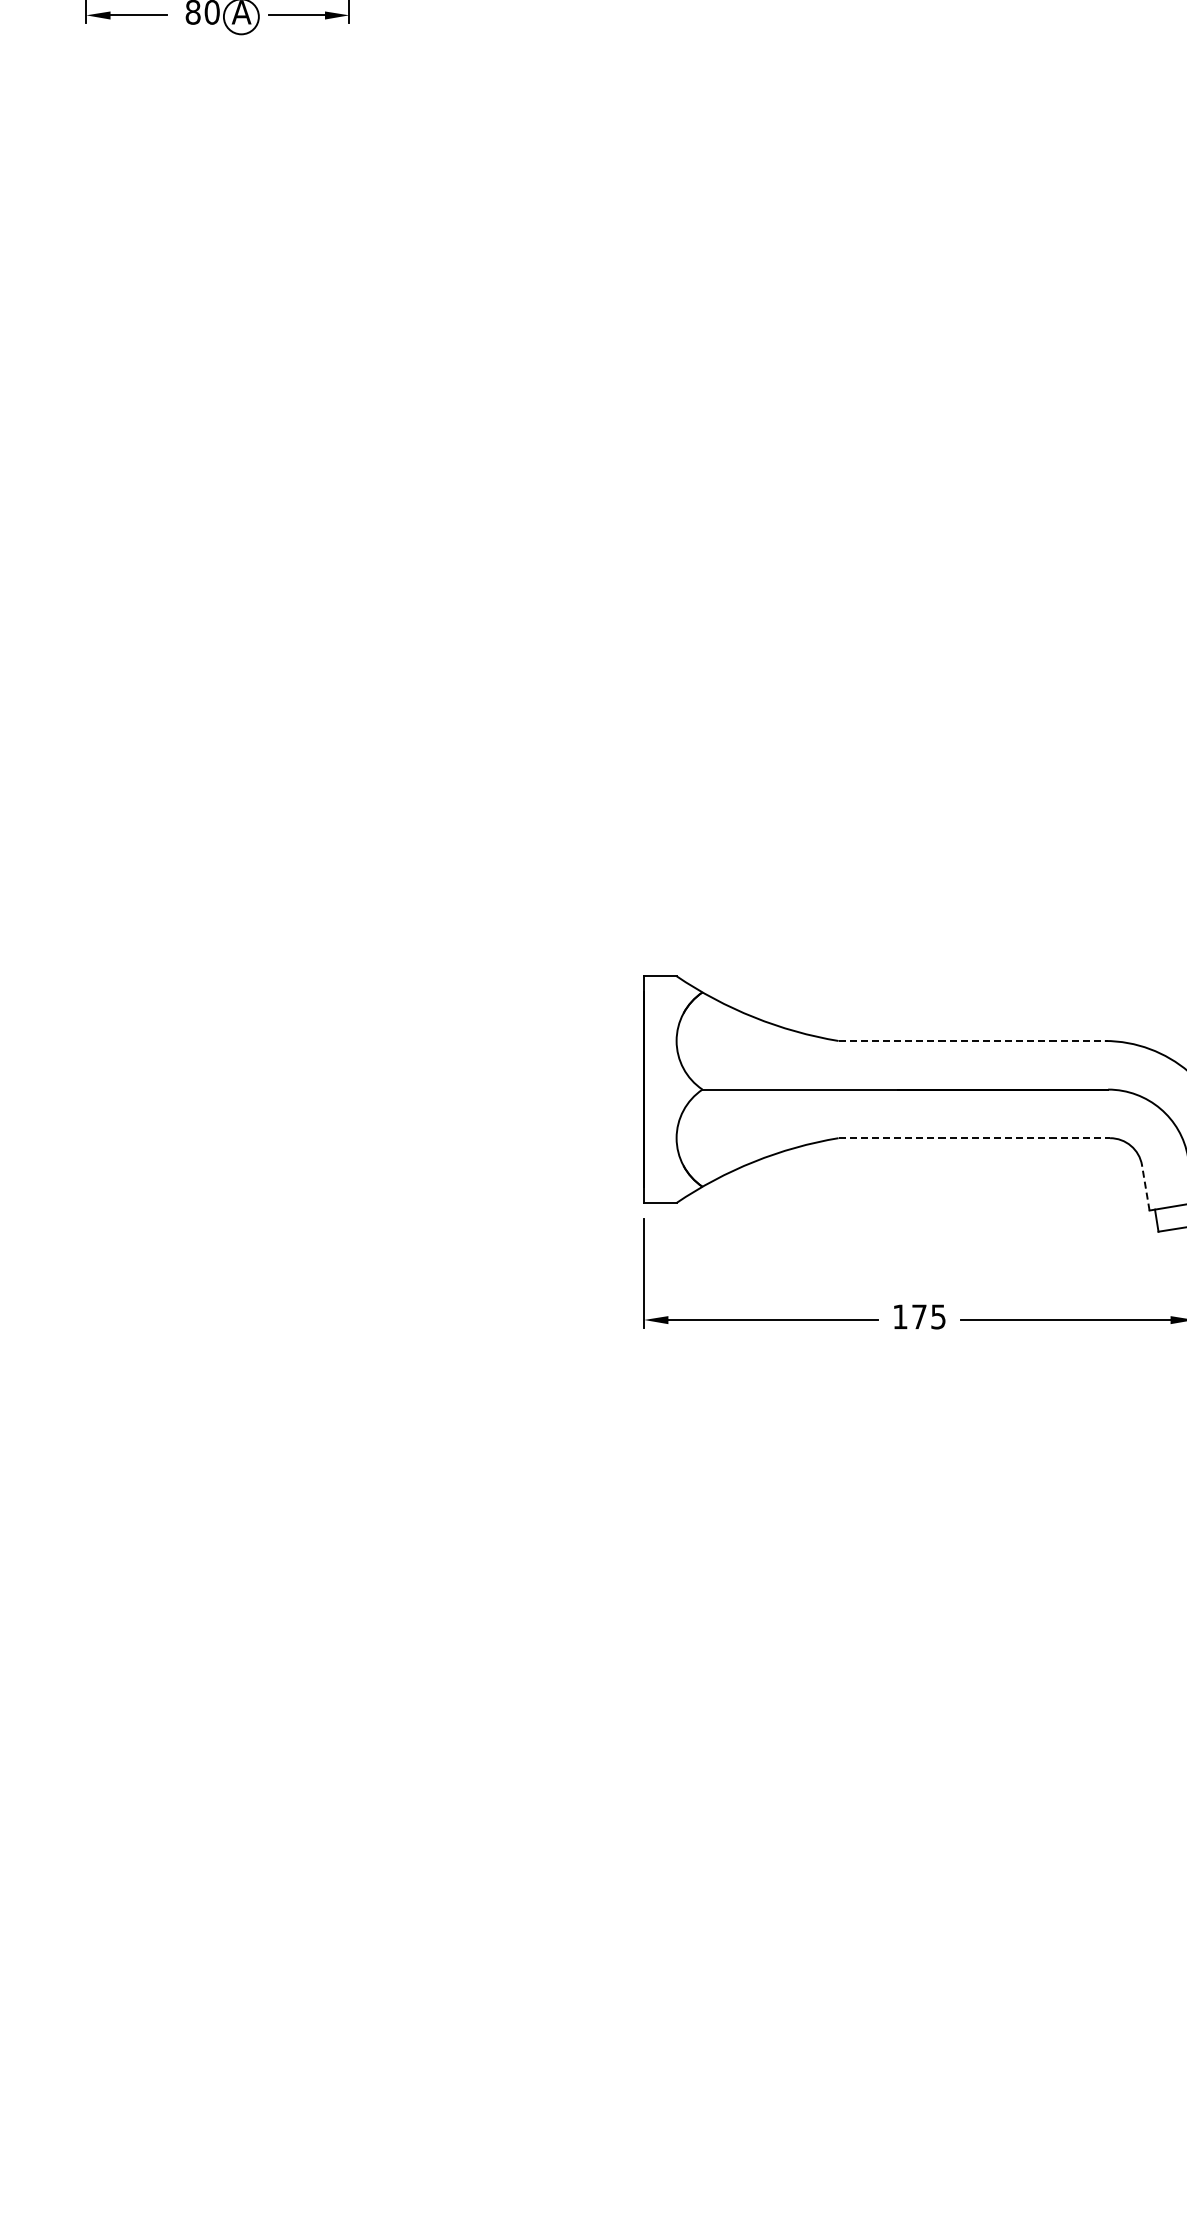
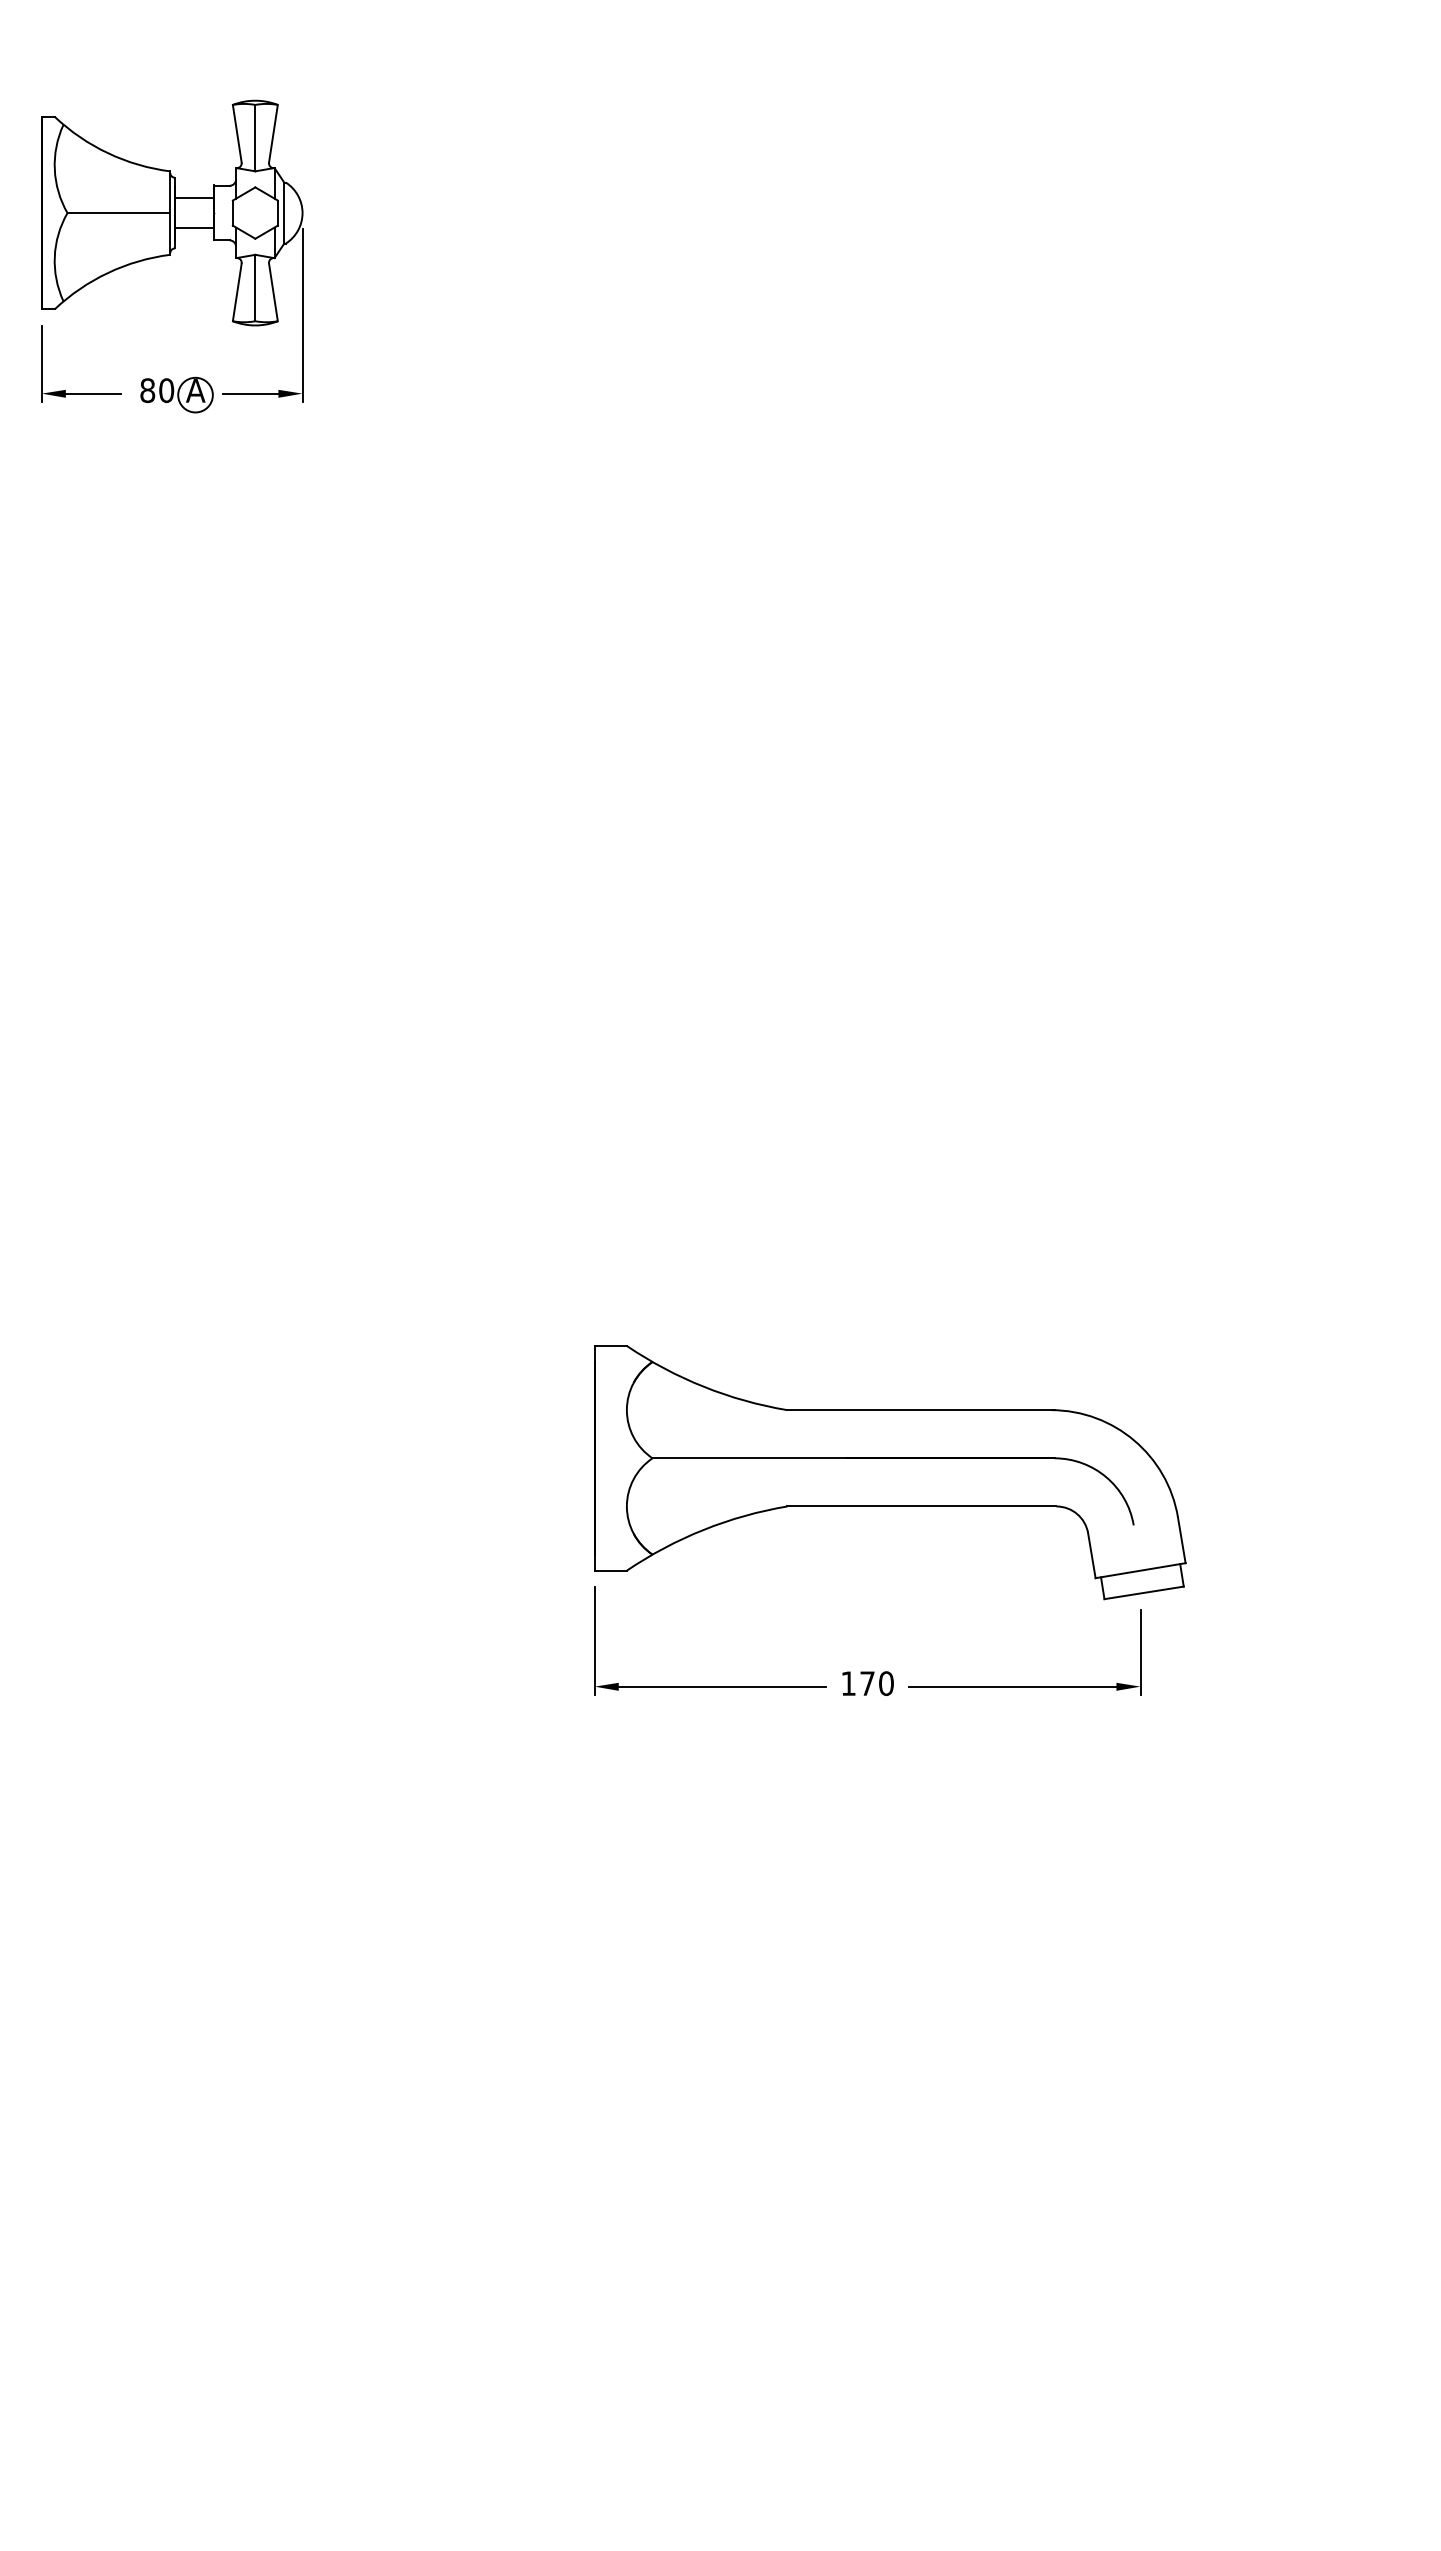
line: (972, 1041) -> (920, 1410), dashed -> solid
line: (973, 1138) -> (921, 1506), dashed -> solid
line: (1145, 1187) -> (1091, 1555), dashed -> solid
text: (938, 1316) -> (886, 1683), 175 -> 170

